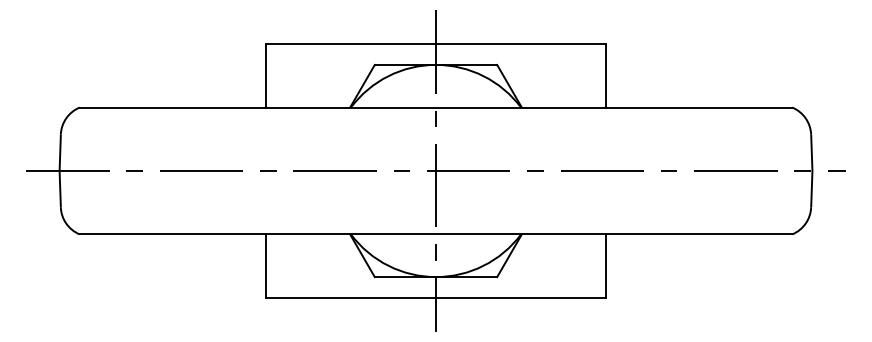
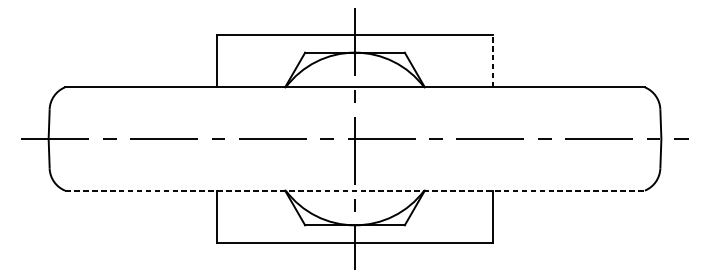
line: (605, 75) -> (492, 61), solid -> dashed
line: (436, 234) -> (355, 190), solid -> dashed

